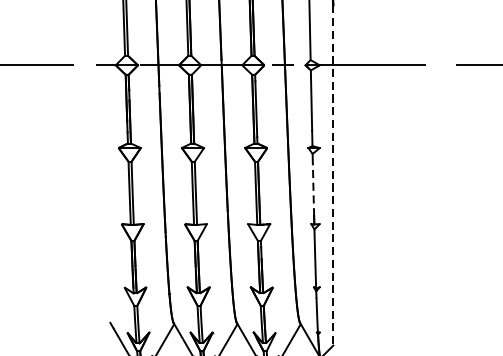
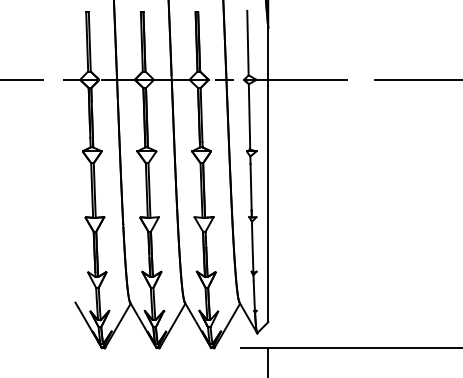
line: (333, 175) -> (268, 175), dashed -> solid
line: (313, 188) -> (251, 186), dashed -> solid

